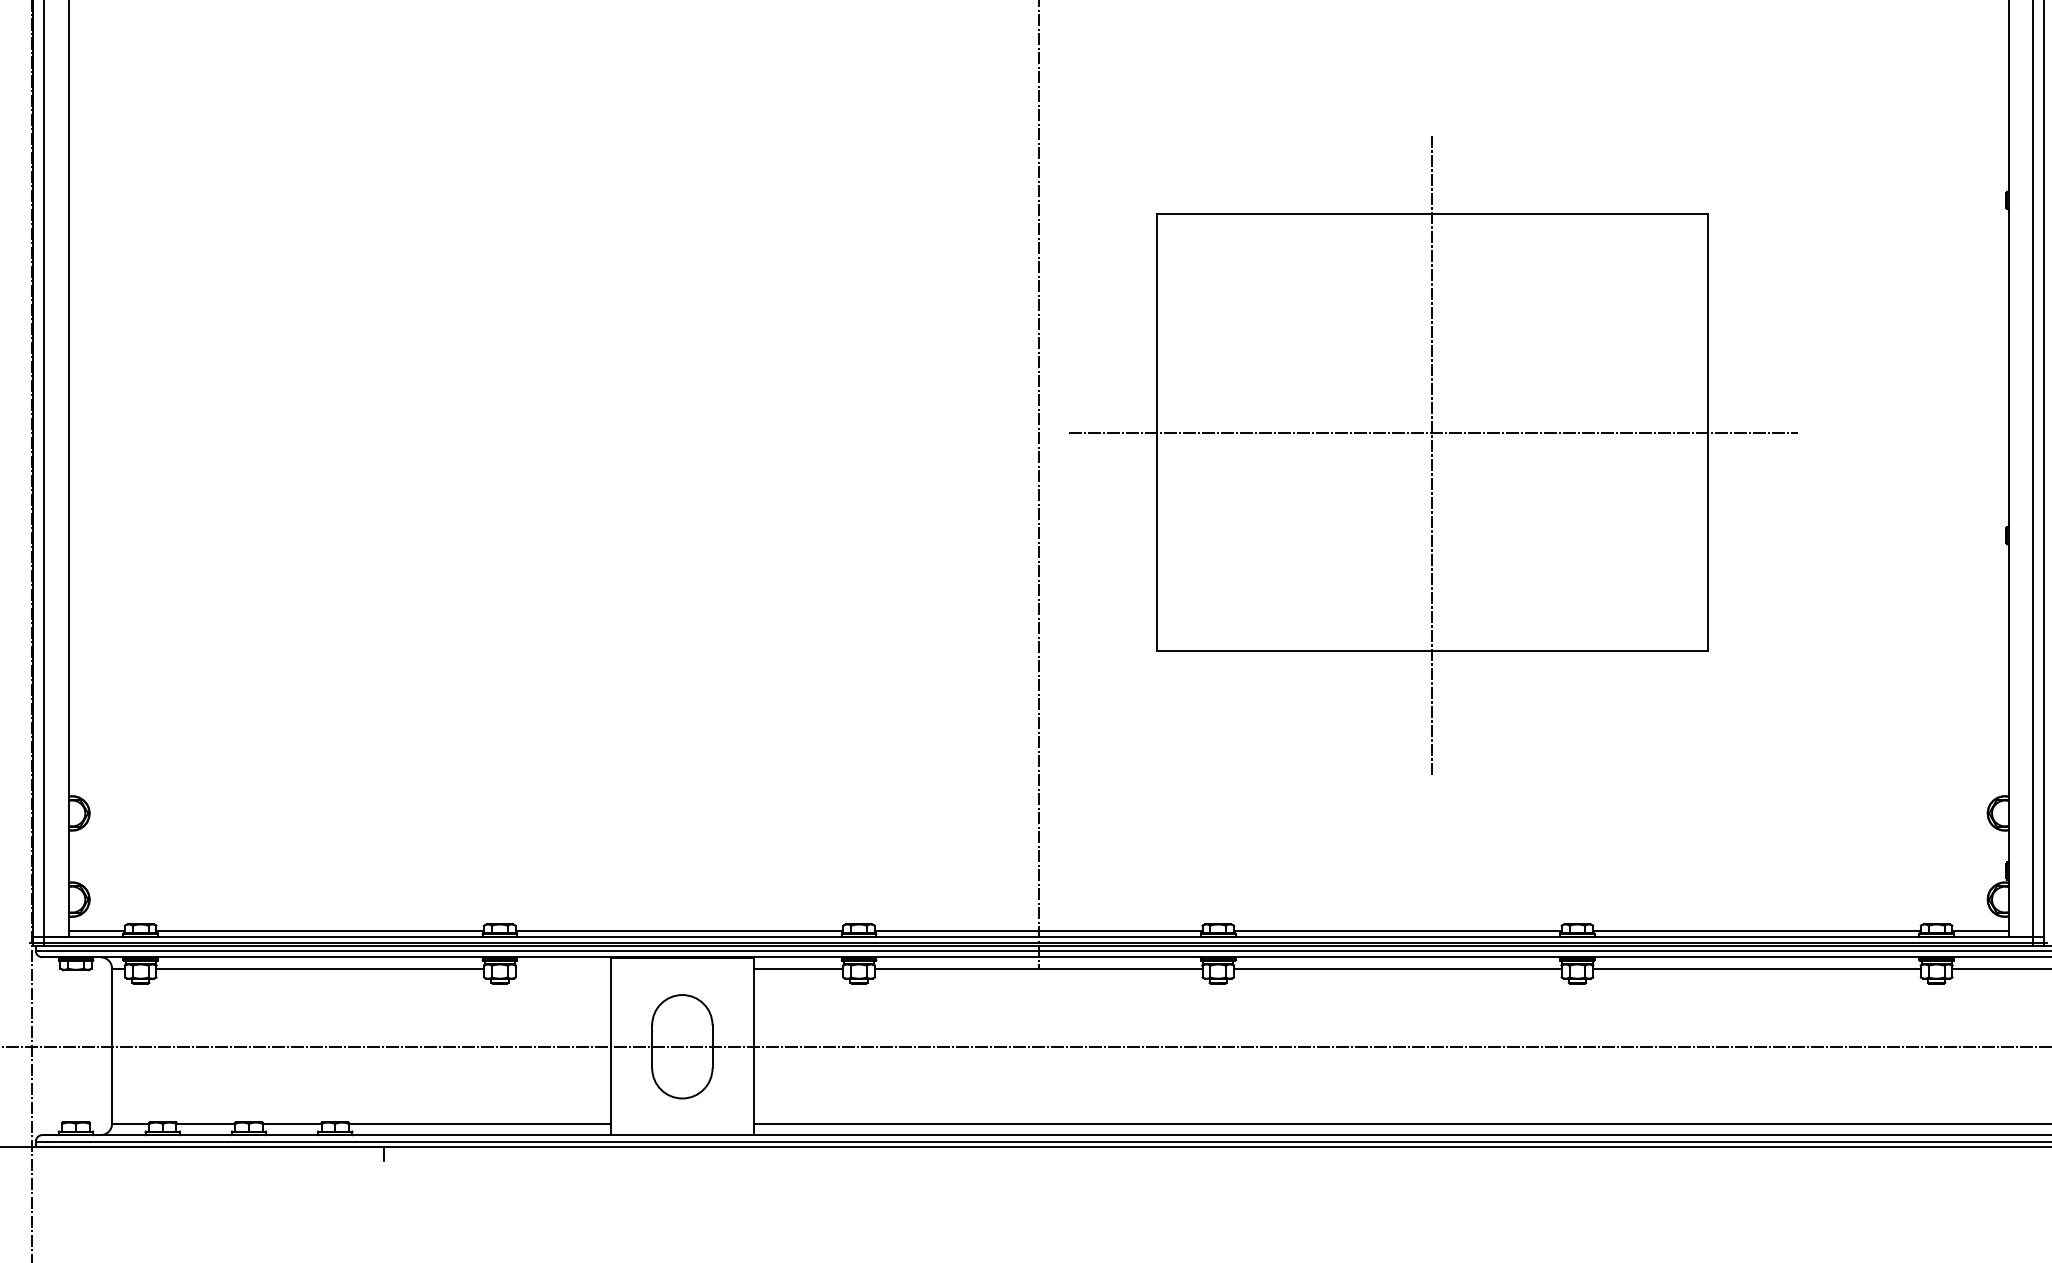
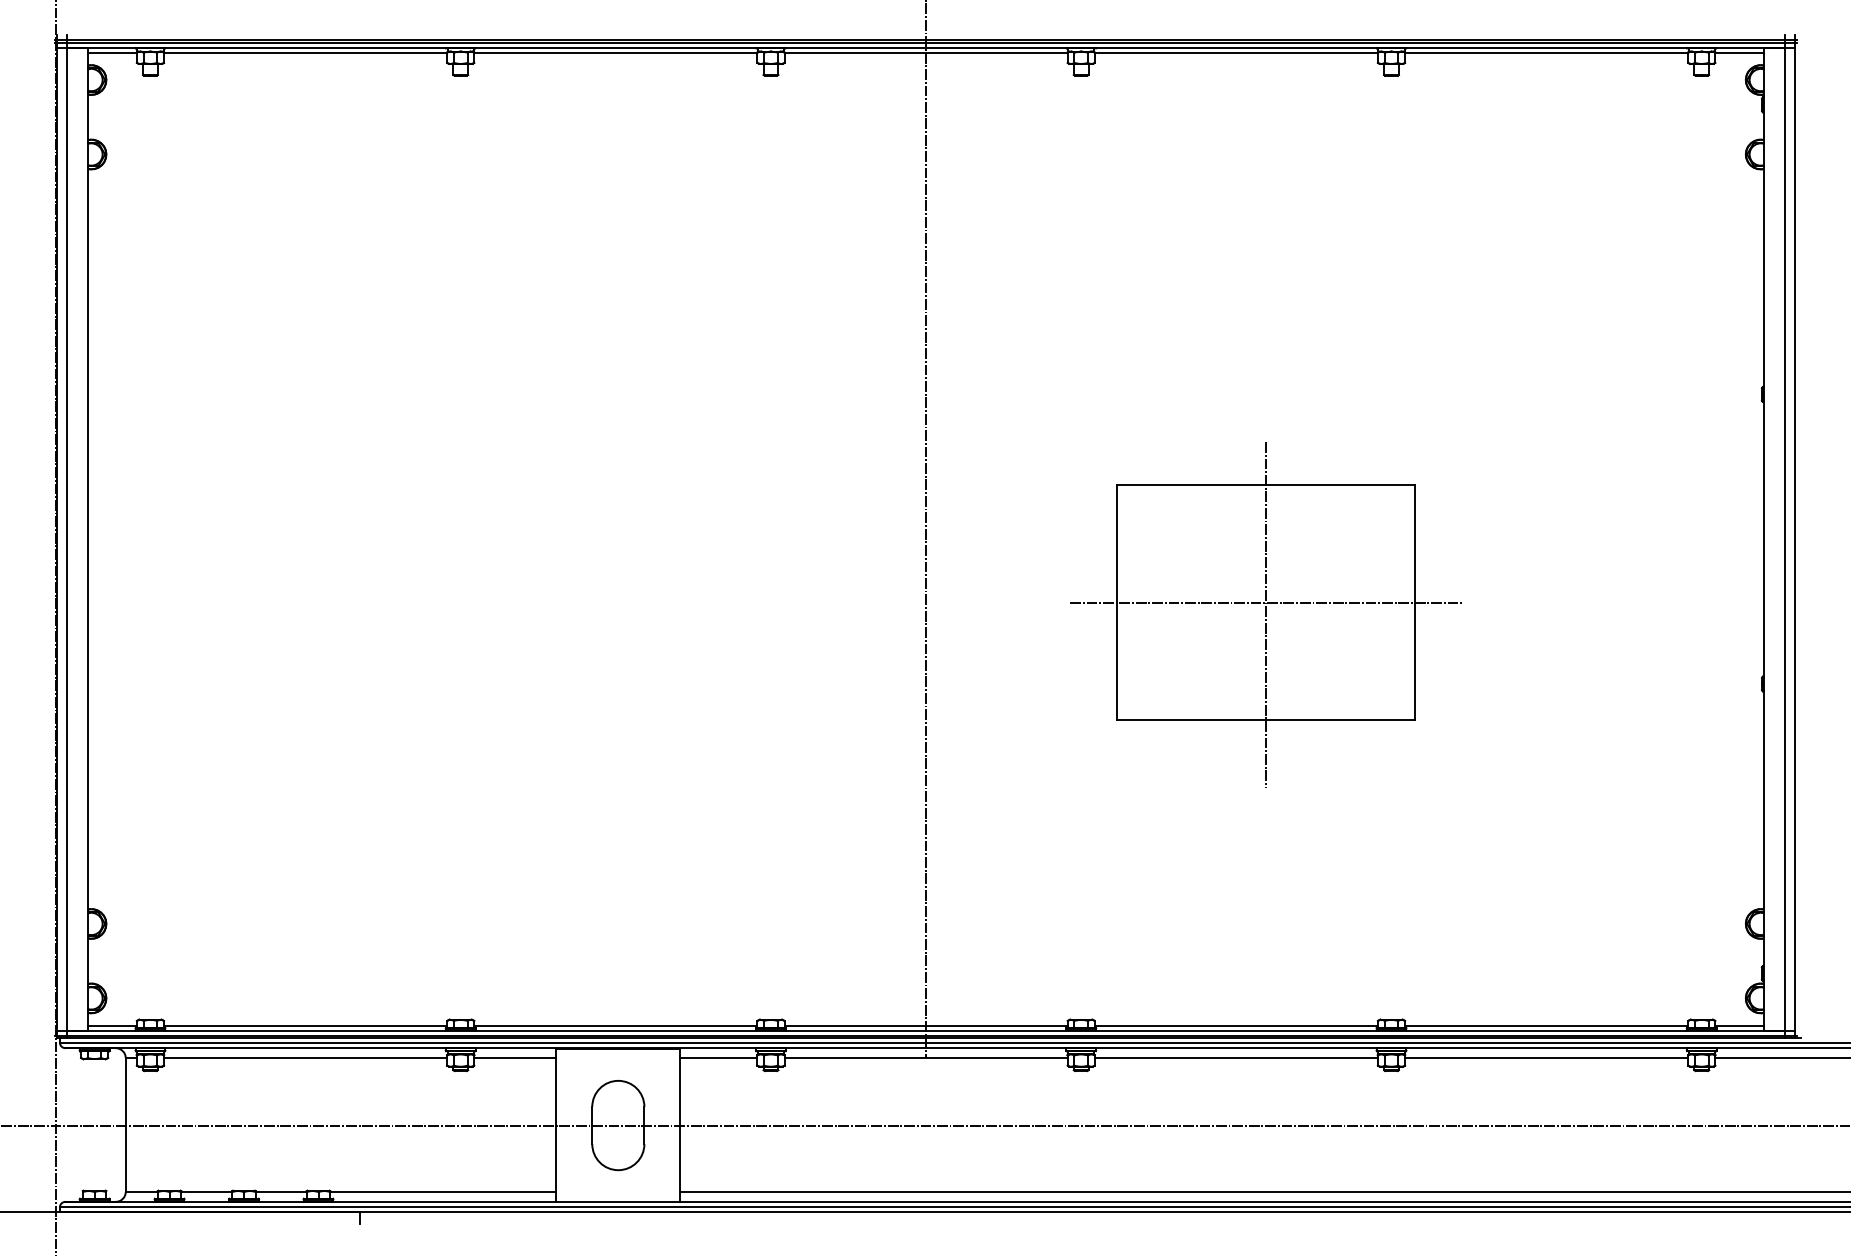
part: (1431, 455) -> (1265, 614), size x0.62
line: (563, 969) -> (515, 1058), added

